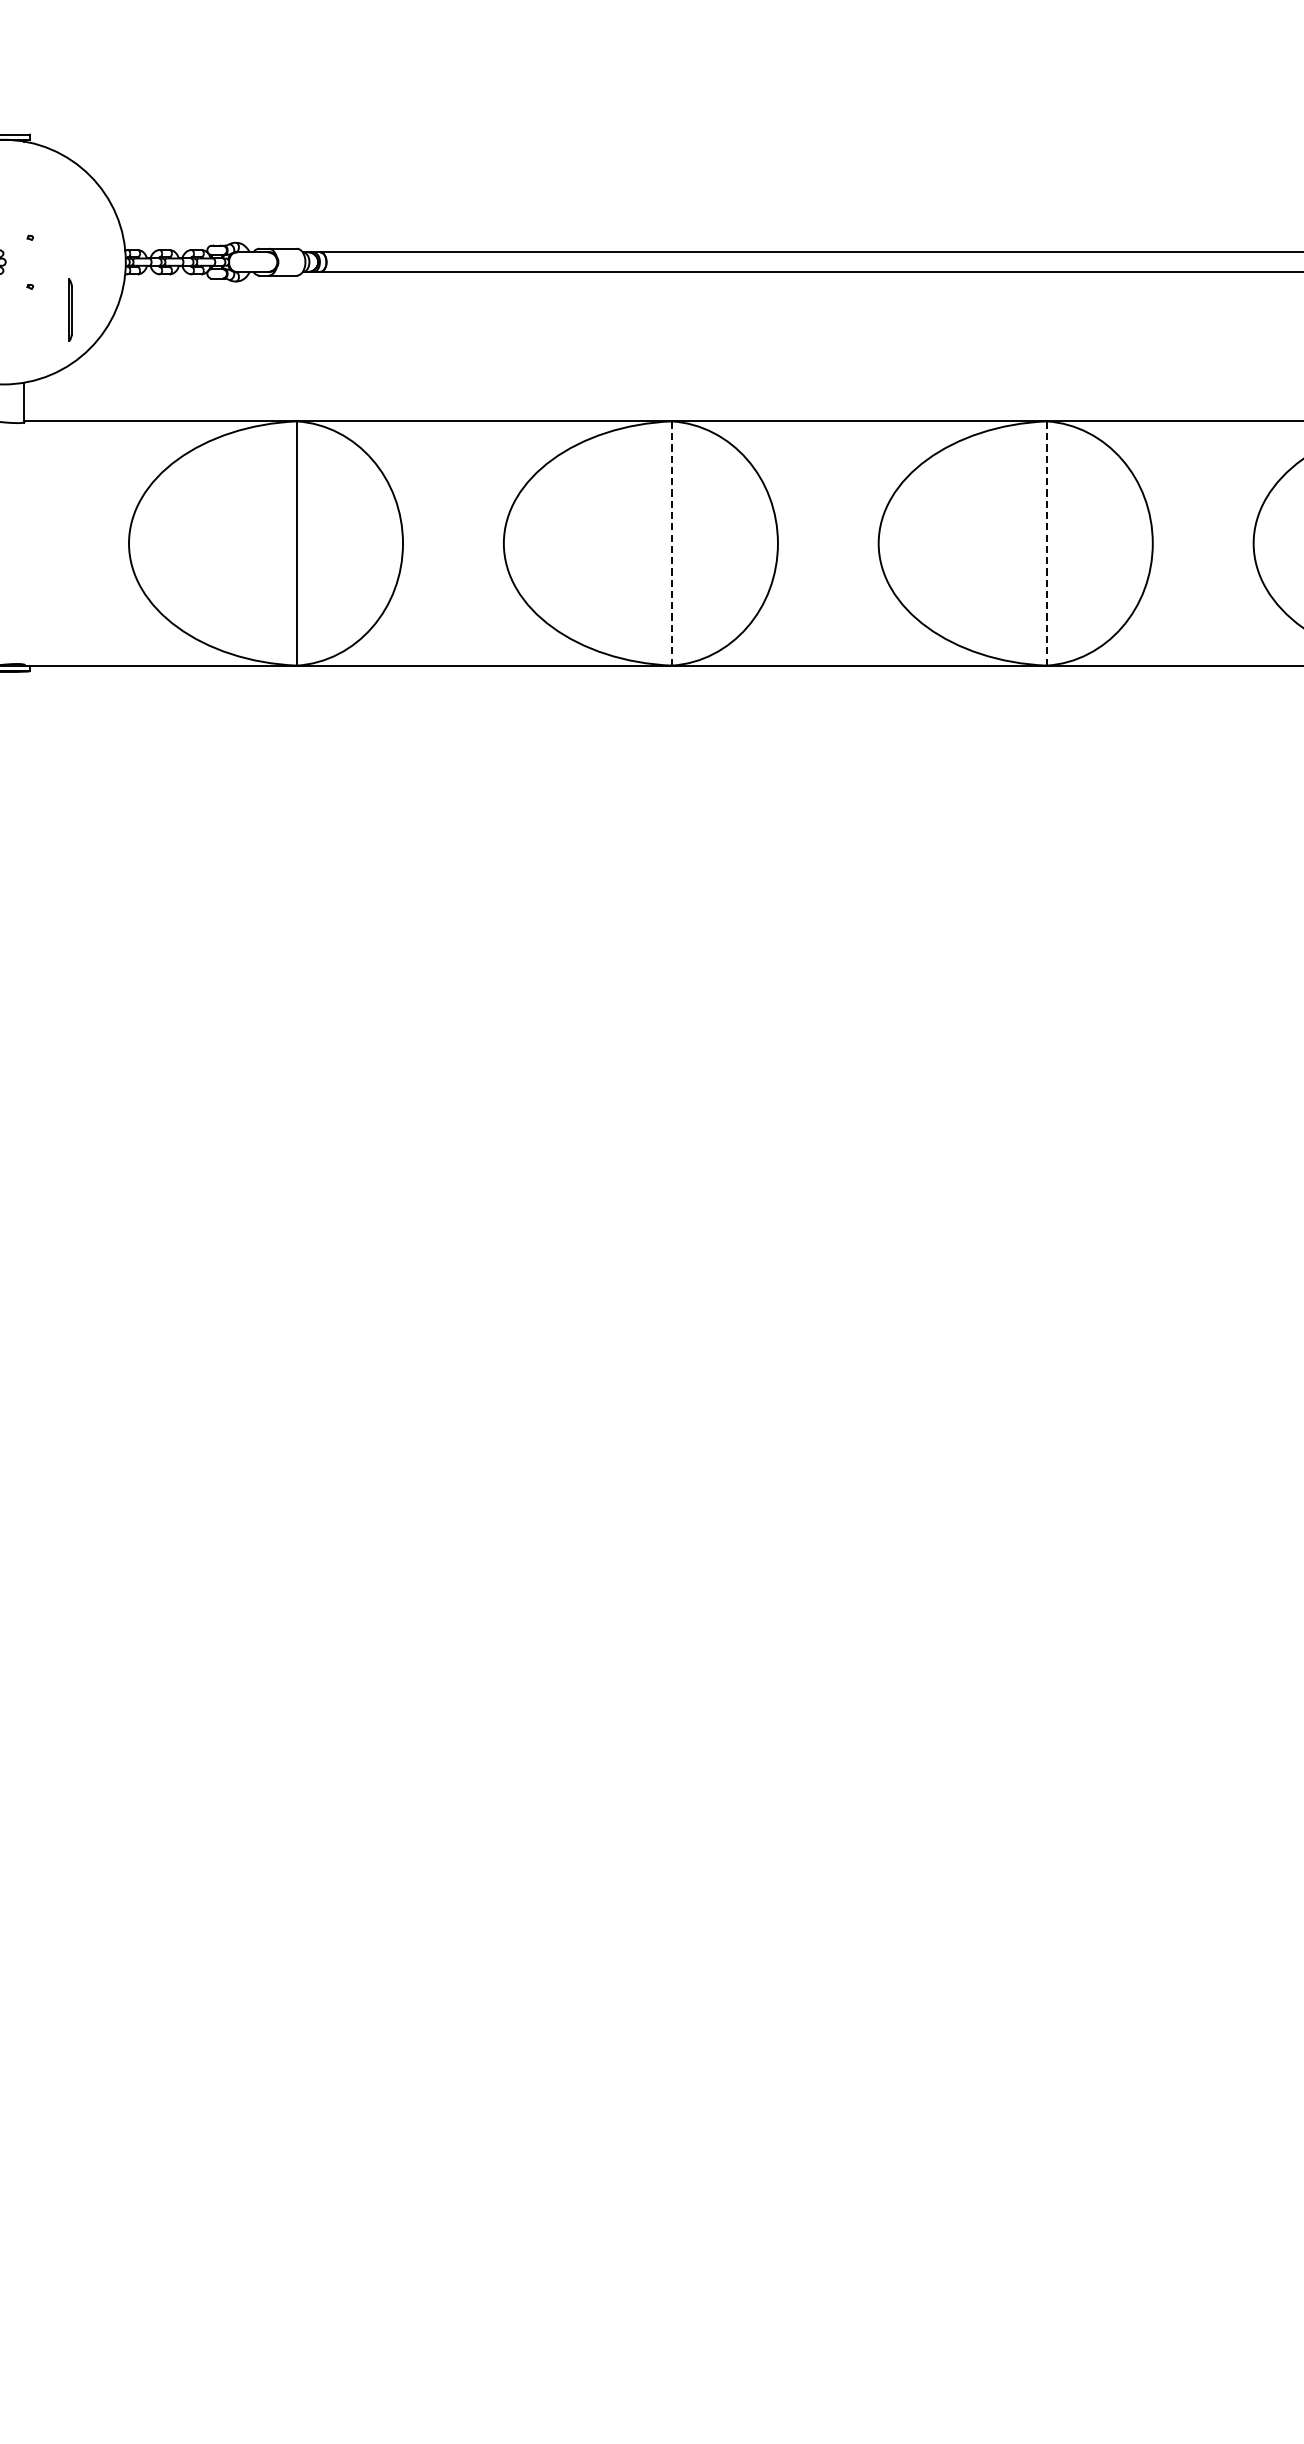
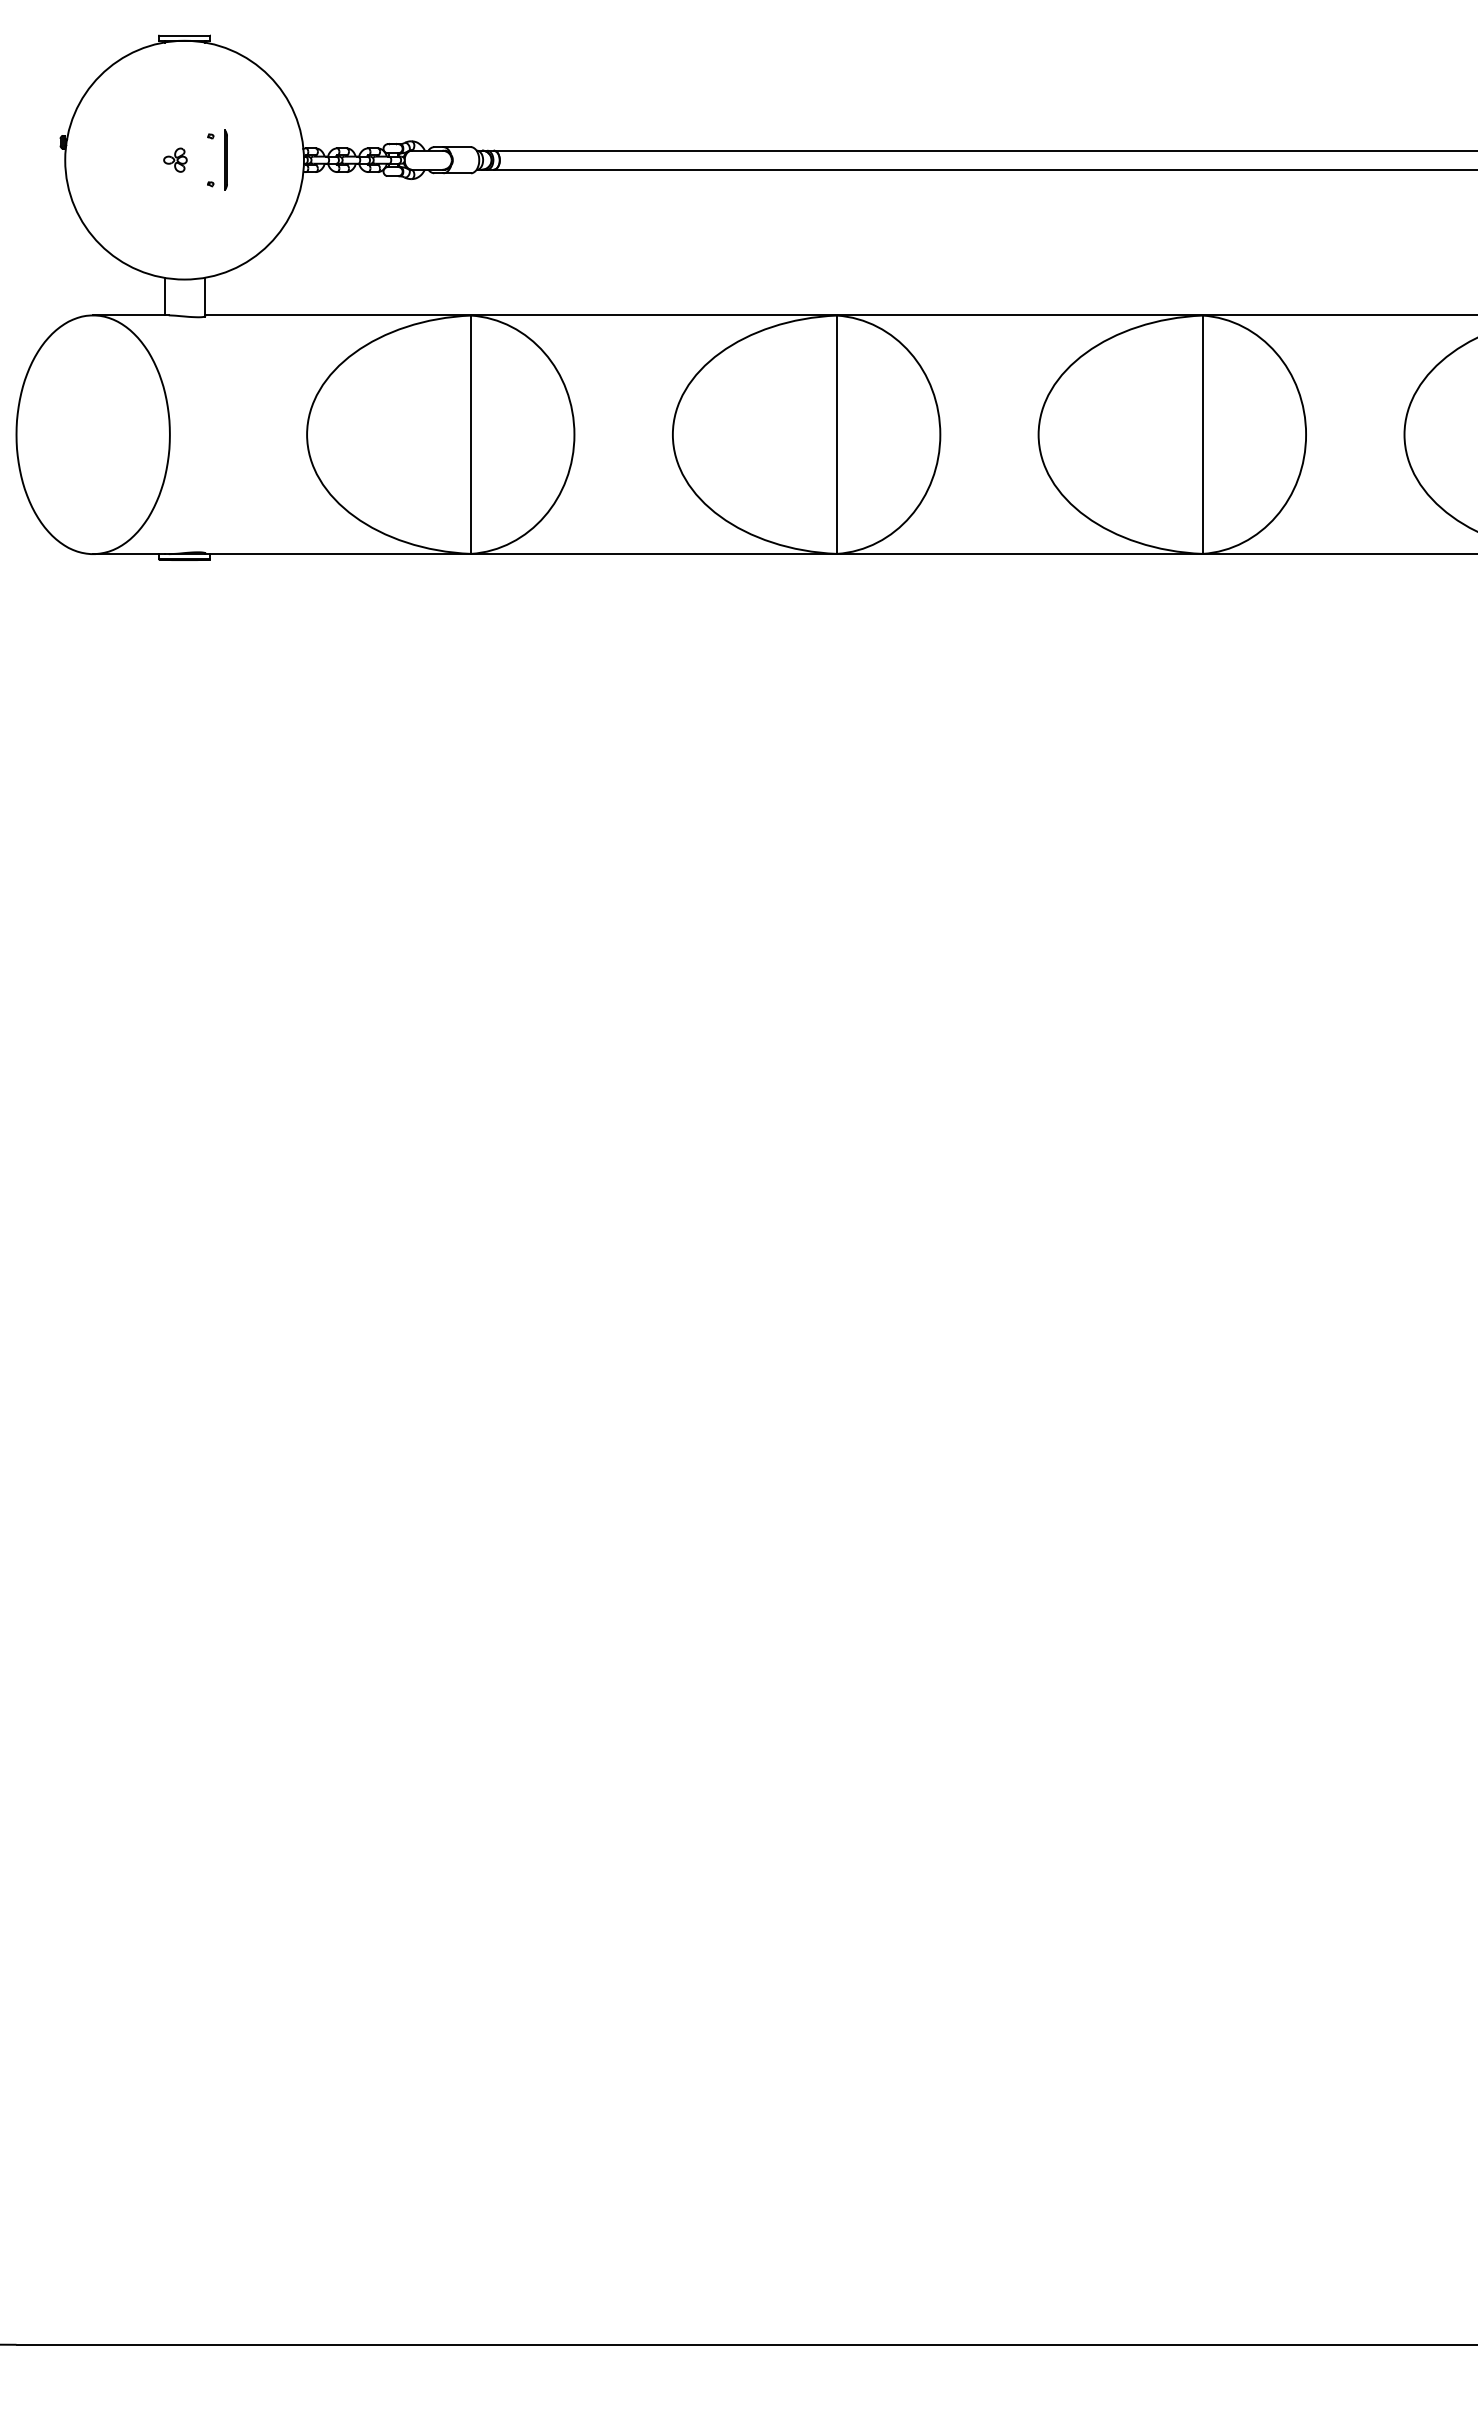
line: (69, 309) -> (225, 159), moved
line: (671, 543) -> (836, 434), dashed -> solid
line: (1046, 543) -> (1202, 434), dashed -> solid

